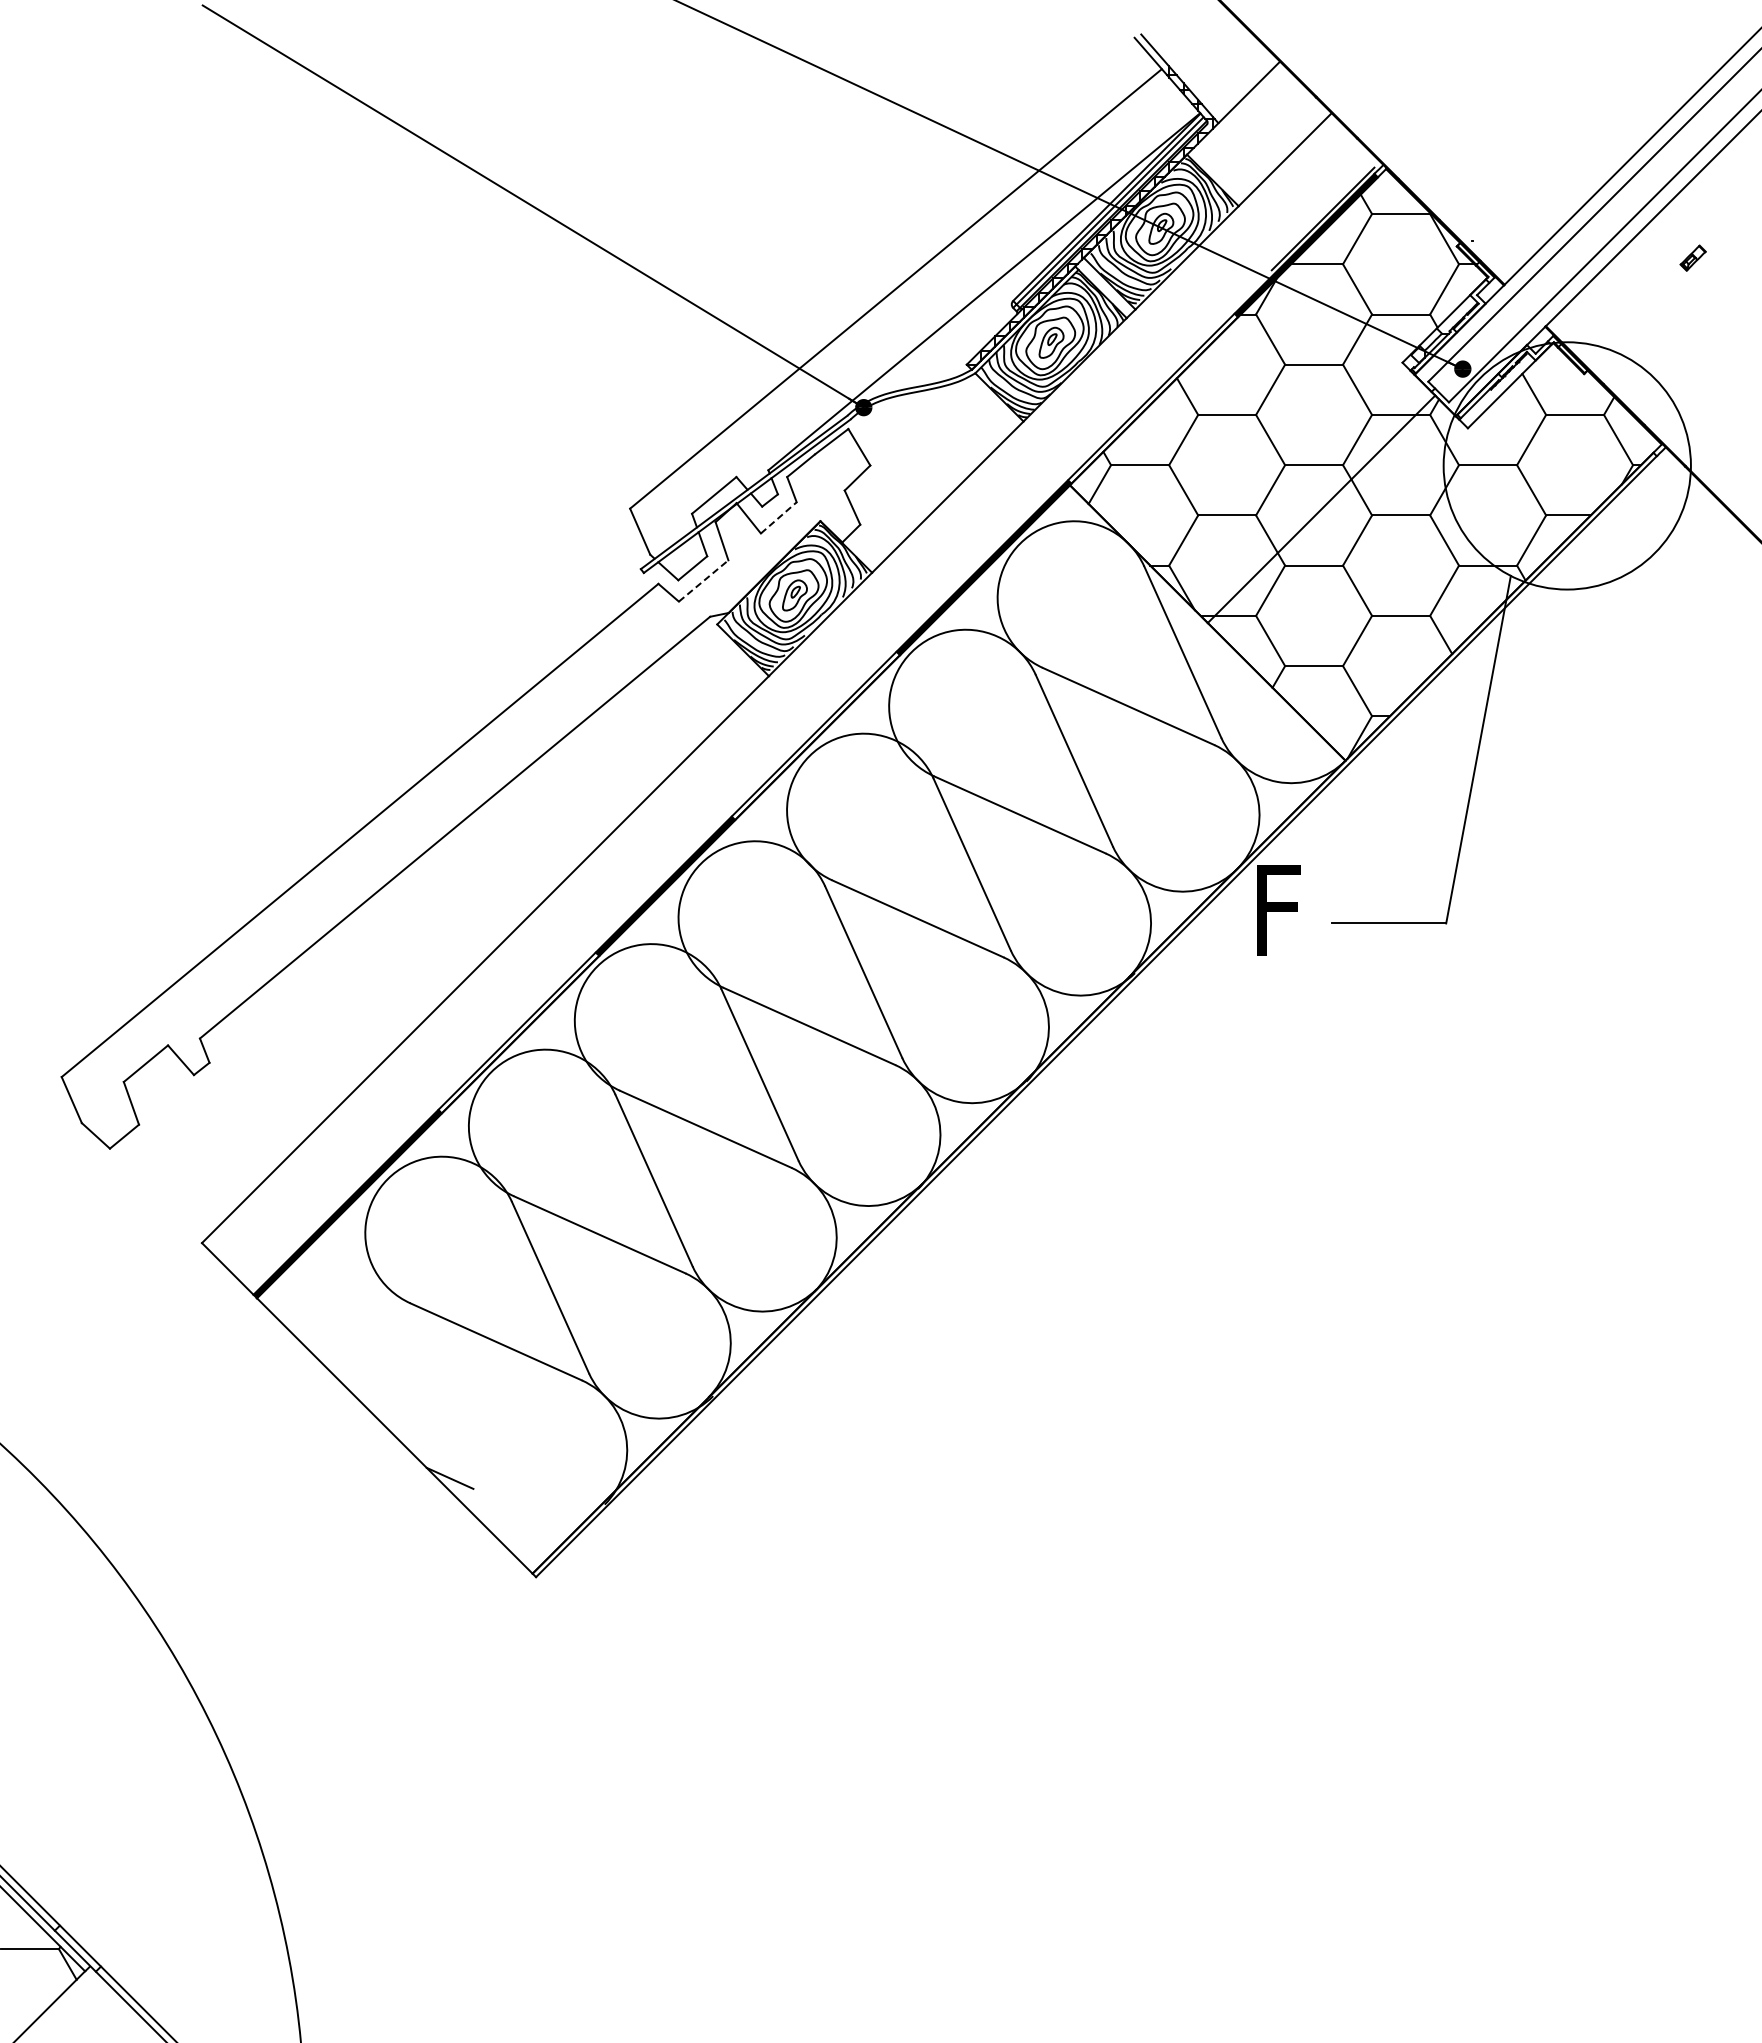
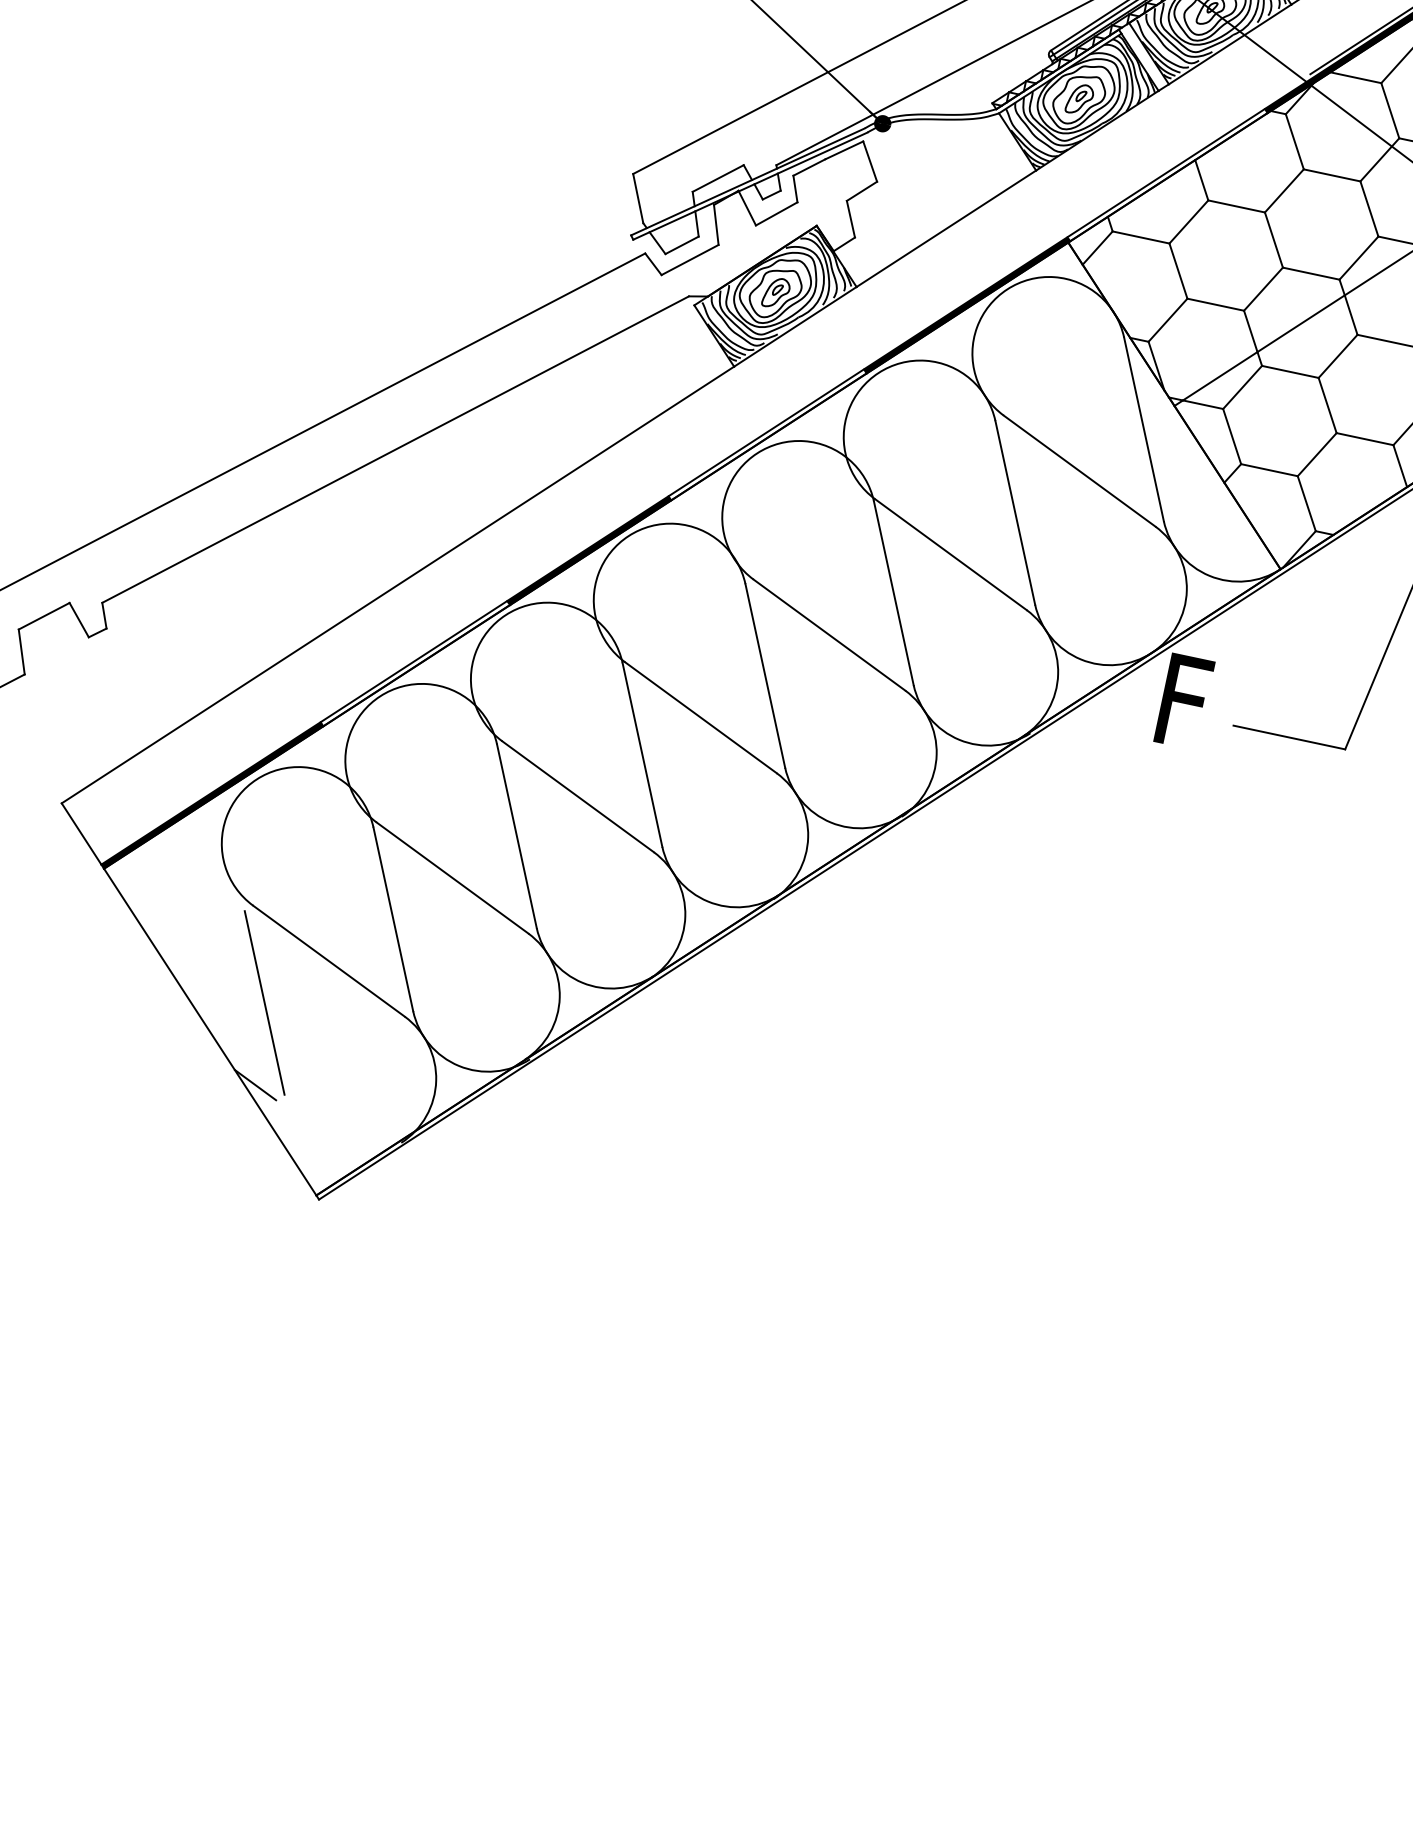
line: (778, 517) -> (776, 213), dashed -> solid
line: (704, 580) -> (691, 259), dashed -> solid
line: (441, 1395) -> (264, 1002), added

